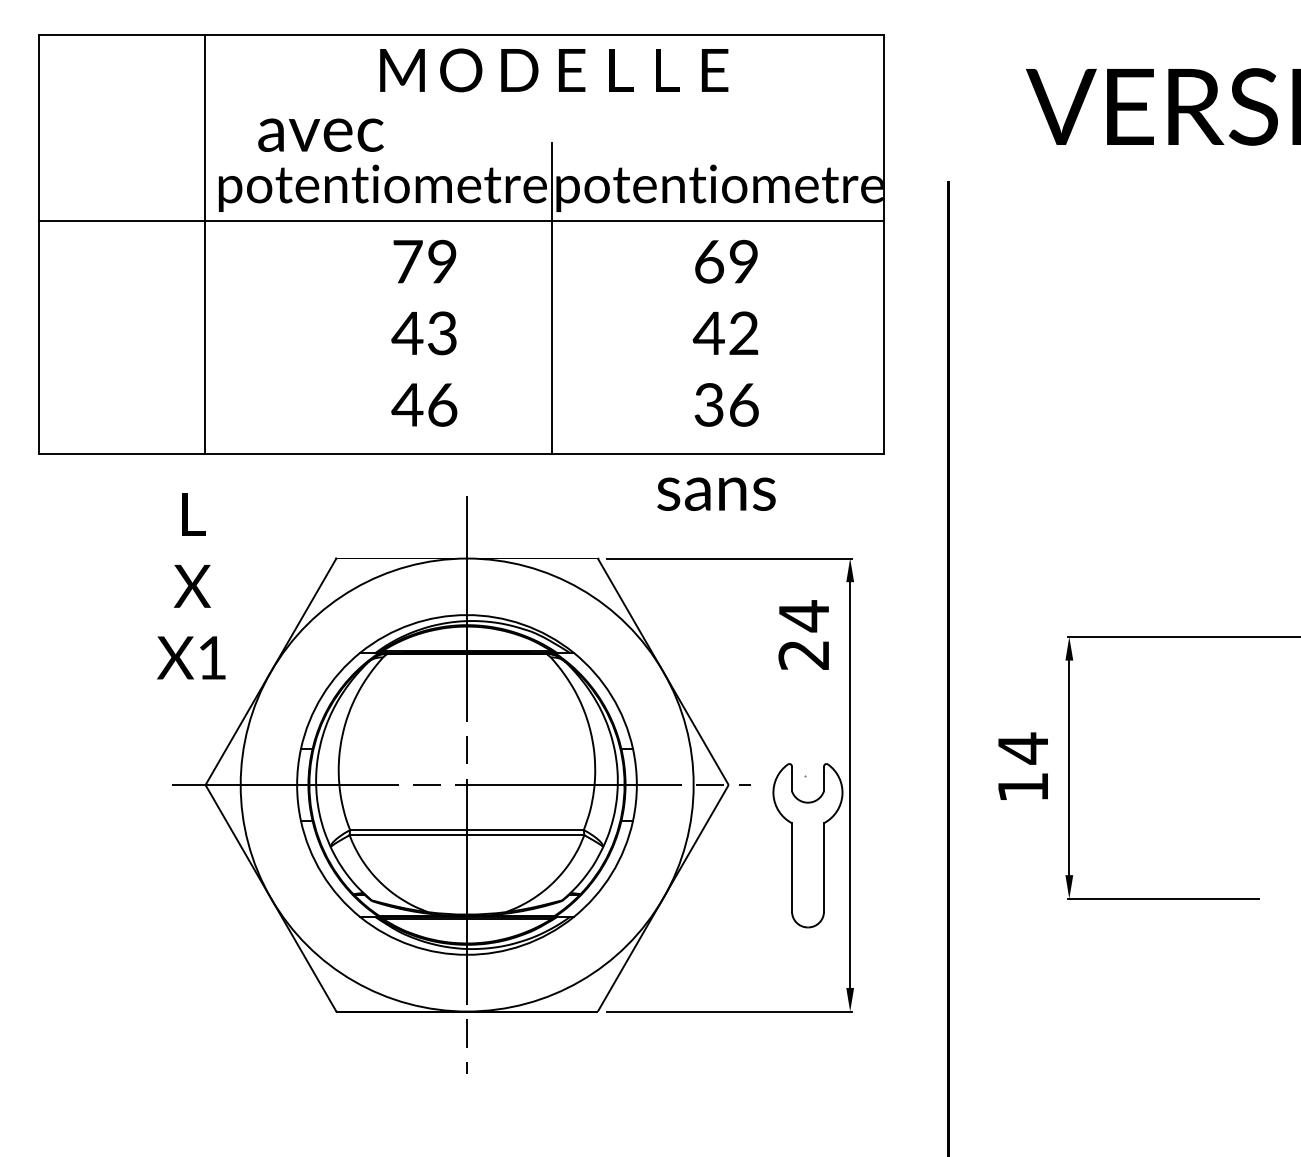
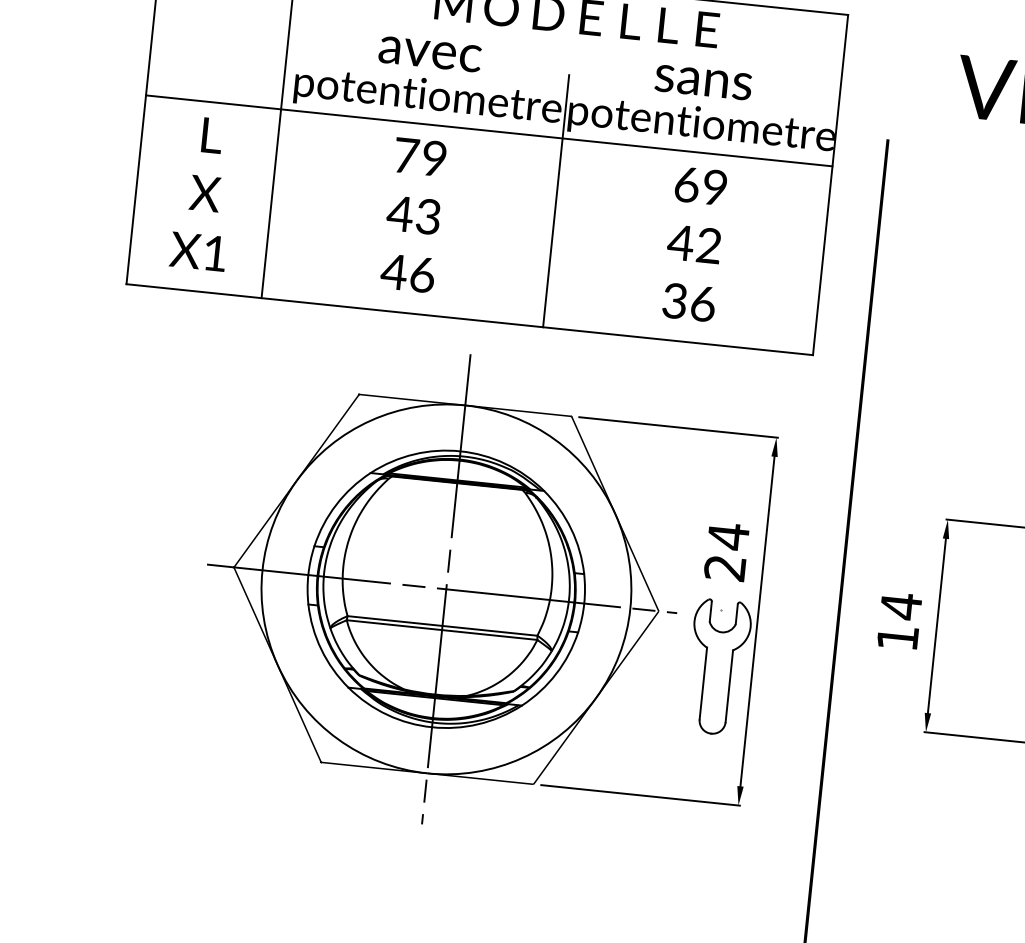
text: (320, 134) -> (429, 53), moved
text: (424, 332) -> (414, 214), moved
text: (716, 493) -> (703, 81), moved
text: (191, 586) -> (204, 193), moved
text: (803, 634) -> (726, 551), moved

